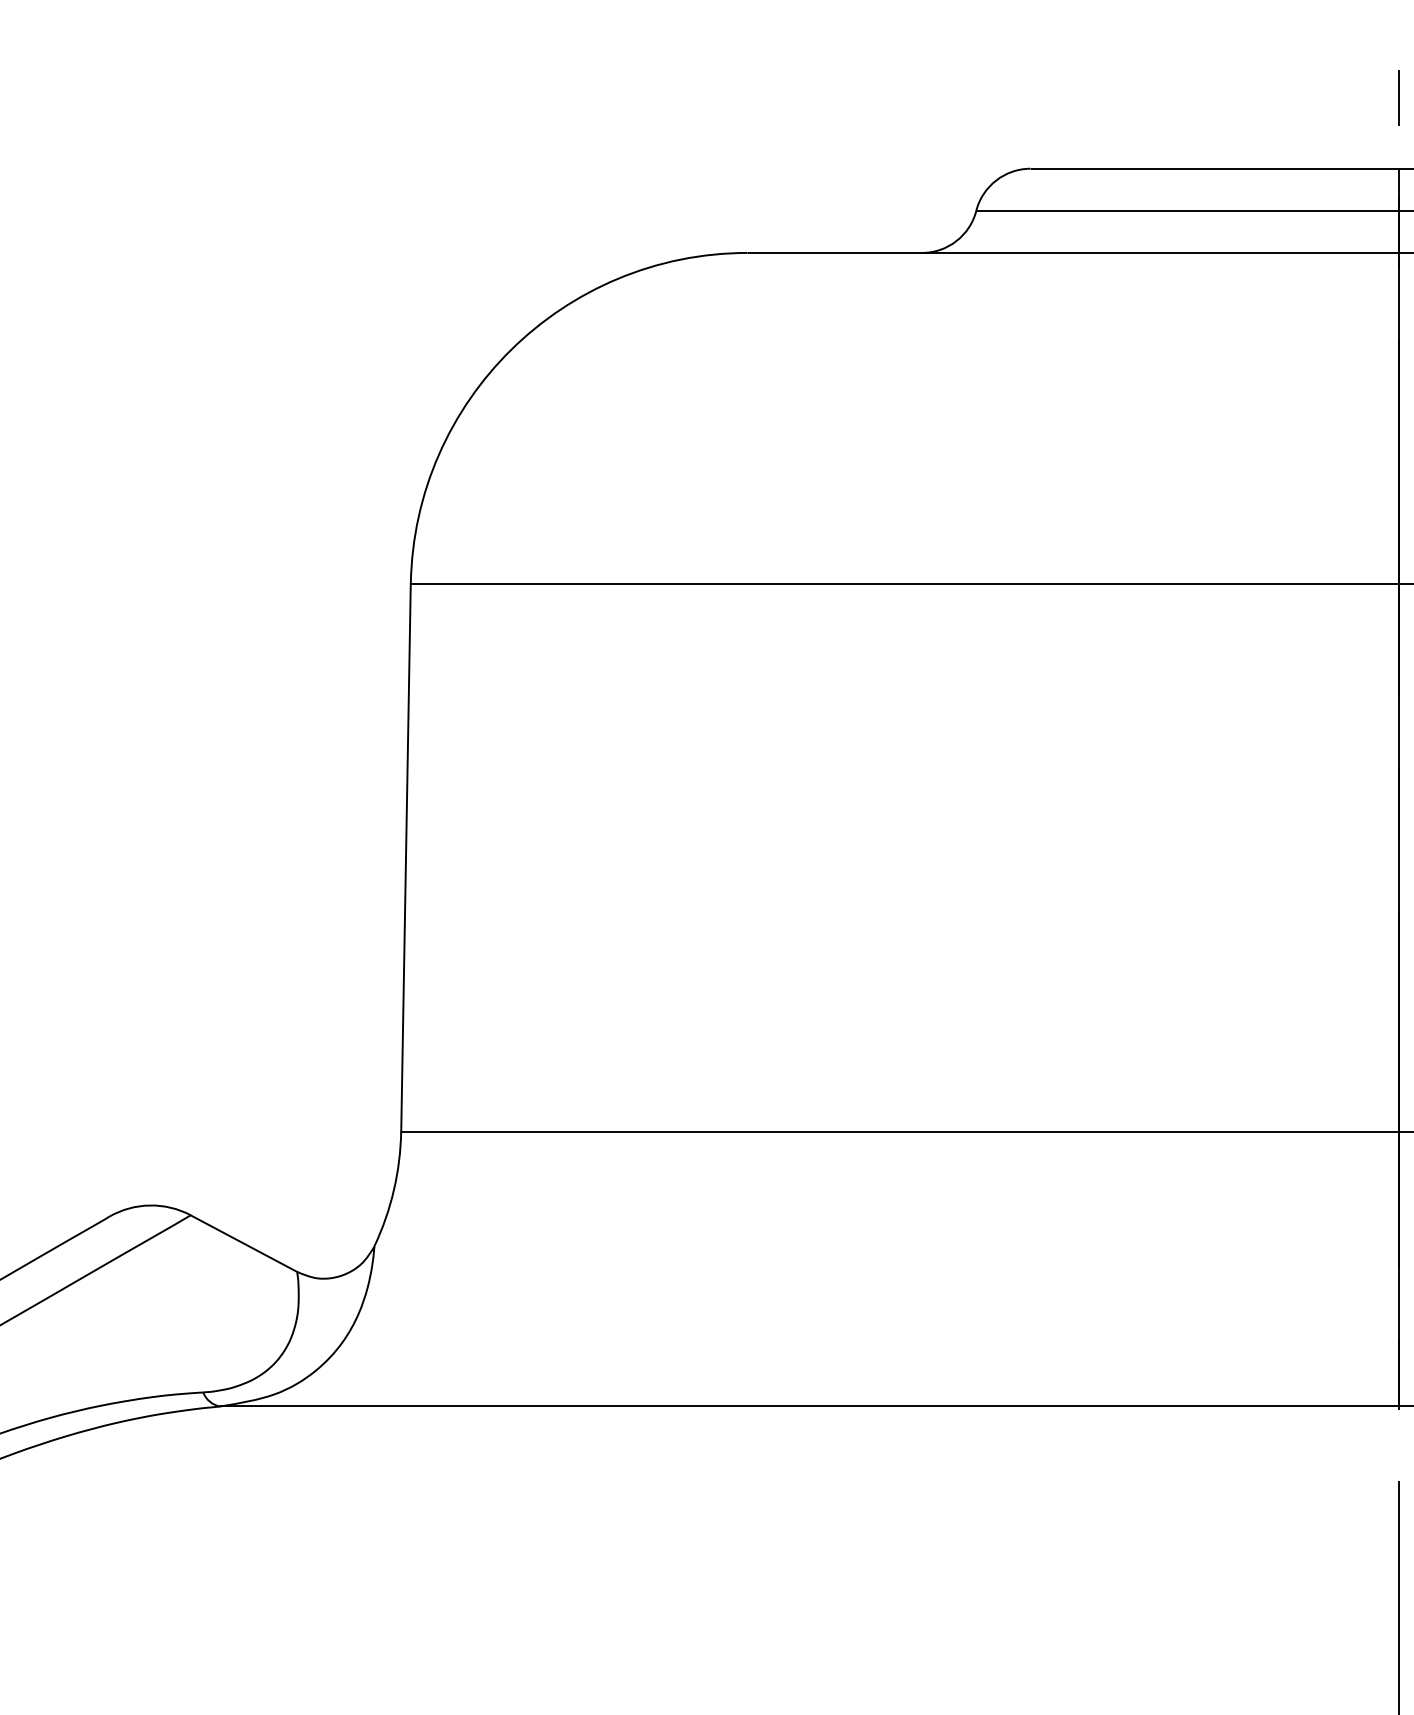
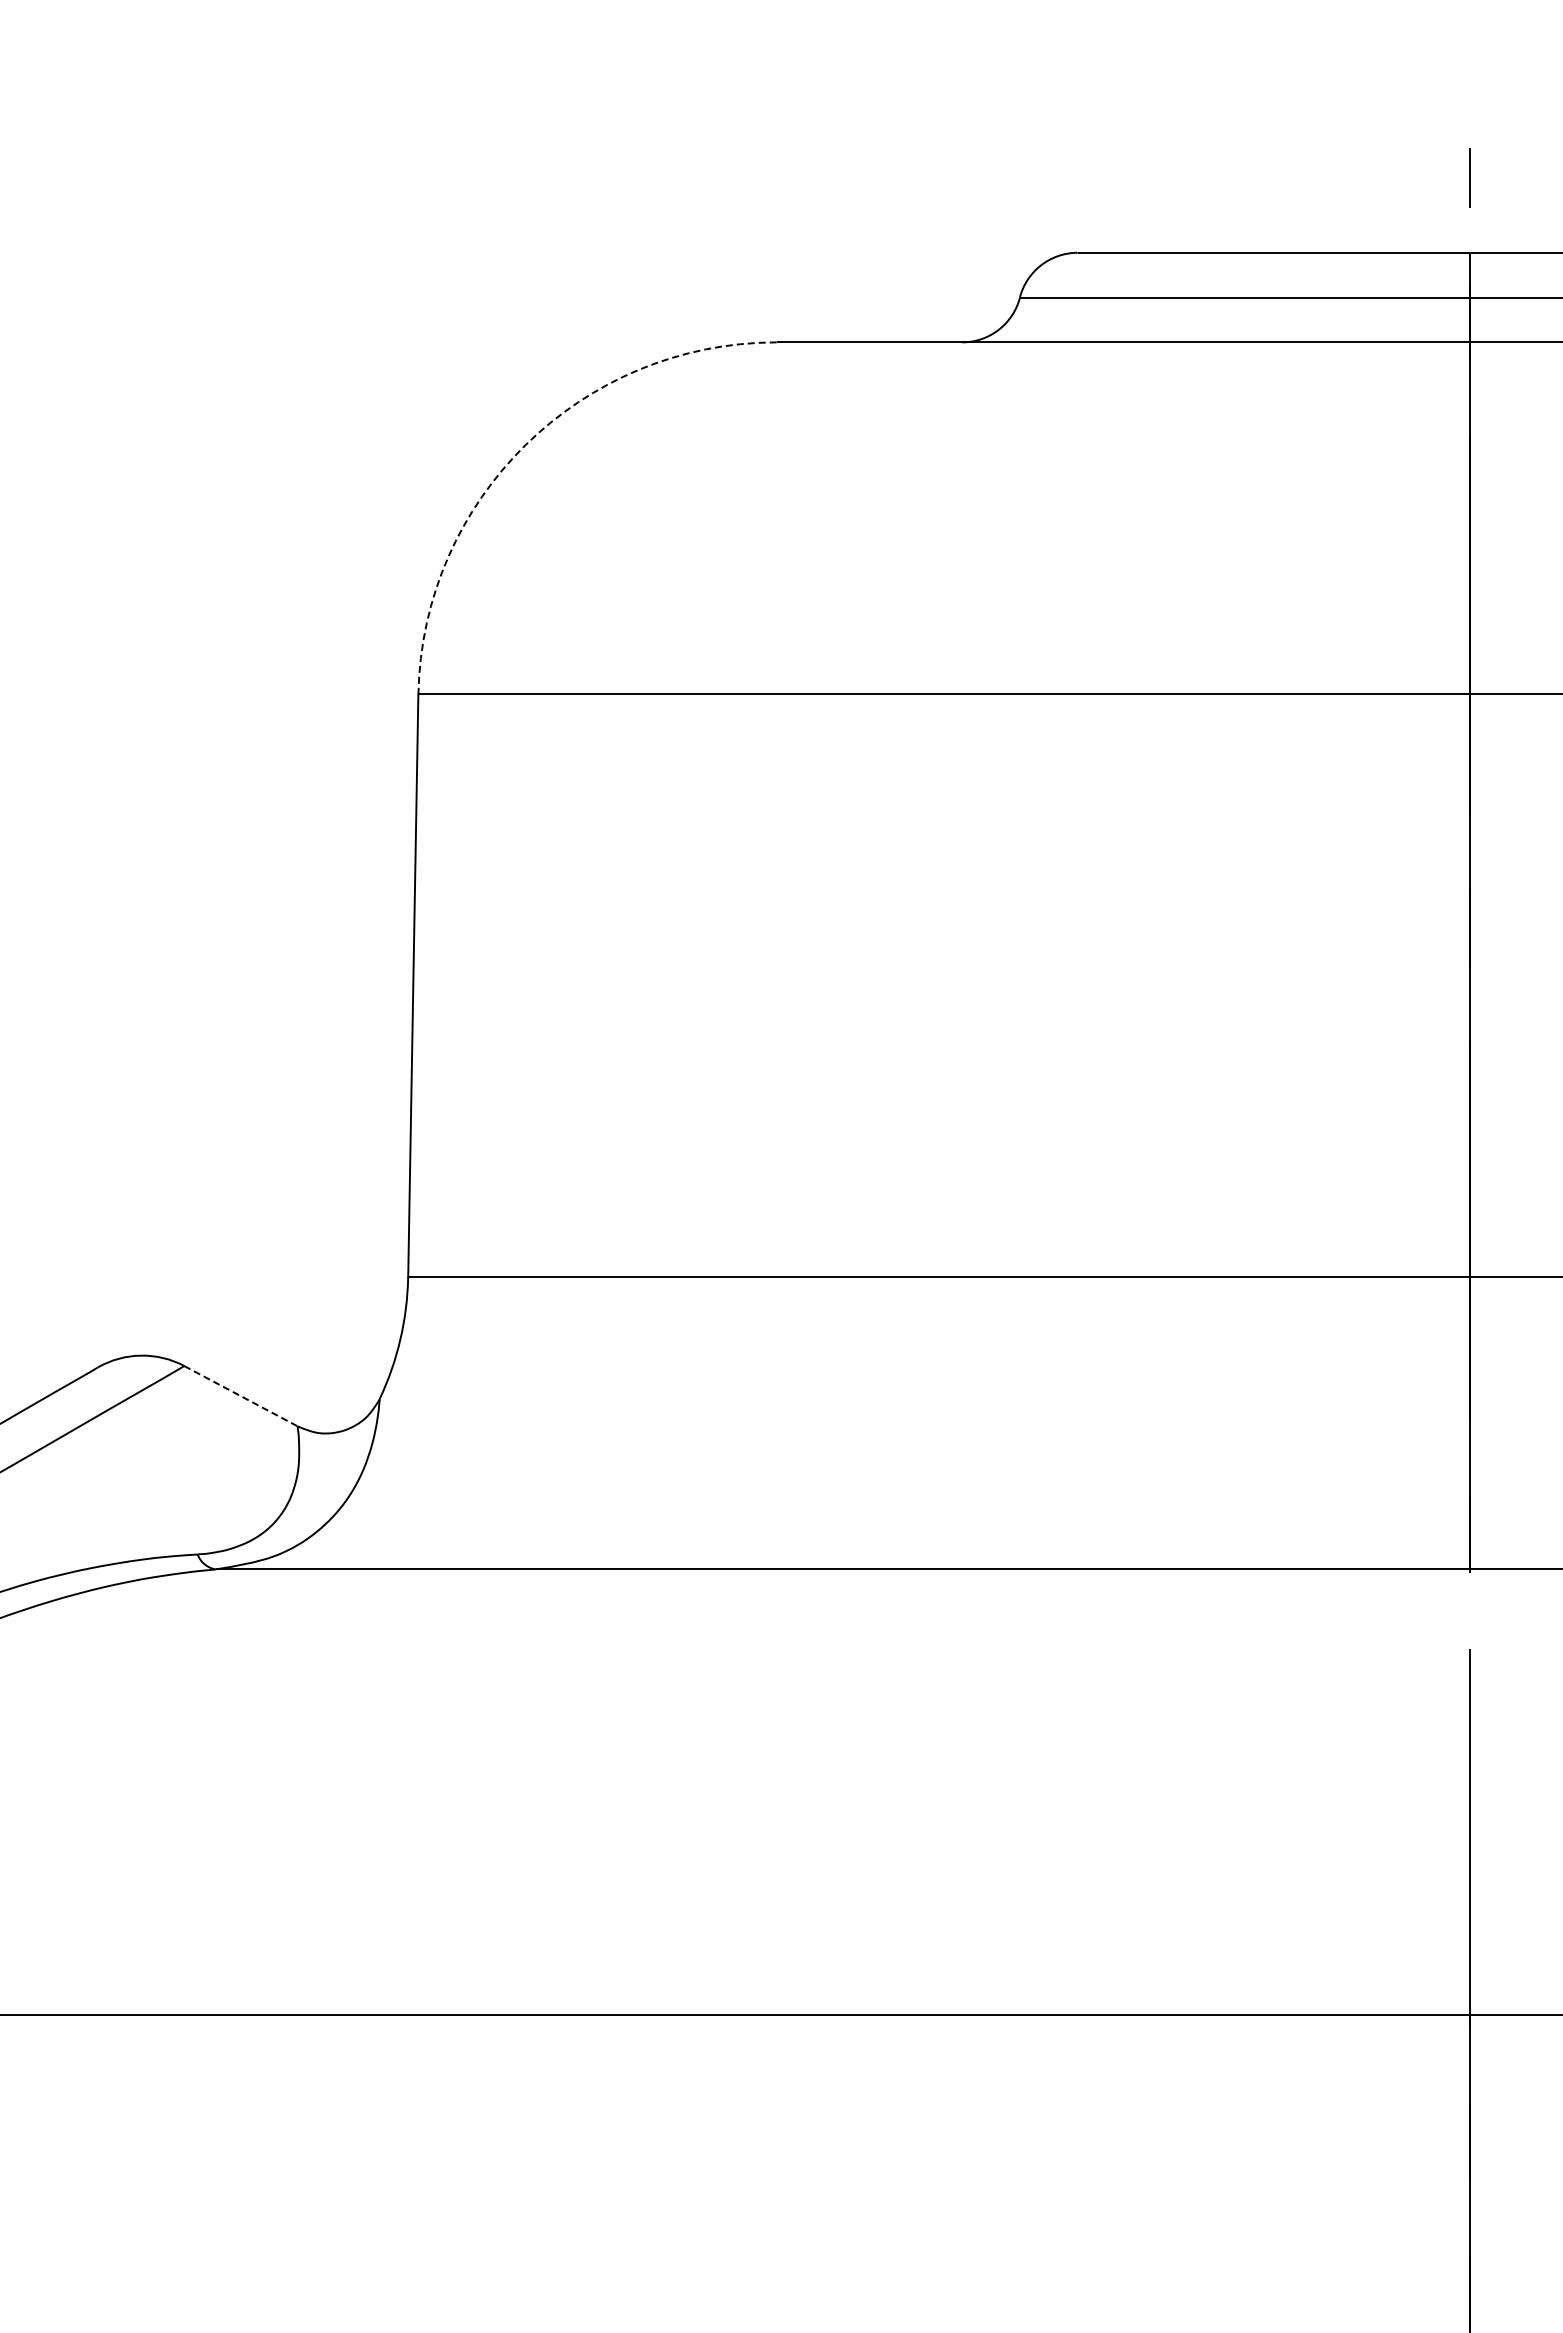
arc: (511, 349) -> (525, 445), solid -> dashed
line: (244, 1243) -> (241, 1396), solid -> dashed

